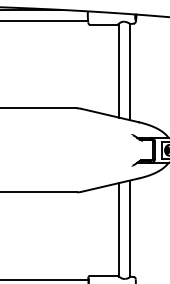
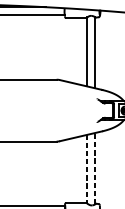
line: (129, 228) -> (95, 168), solid -> dashed
line: (118, 229) -> (87, 168), solid -> dashed

